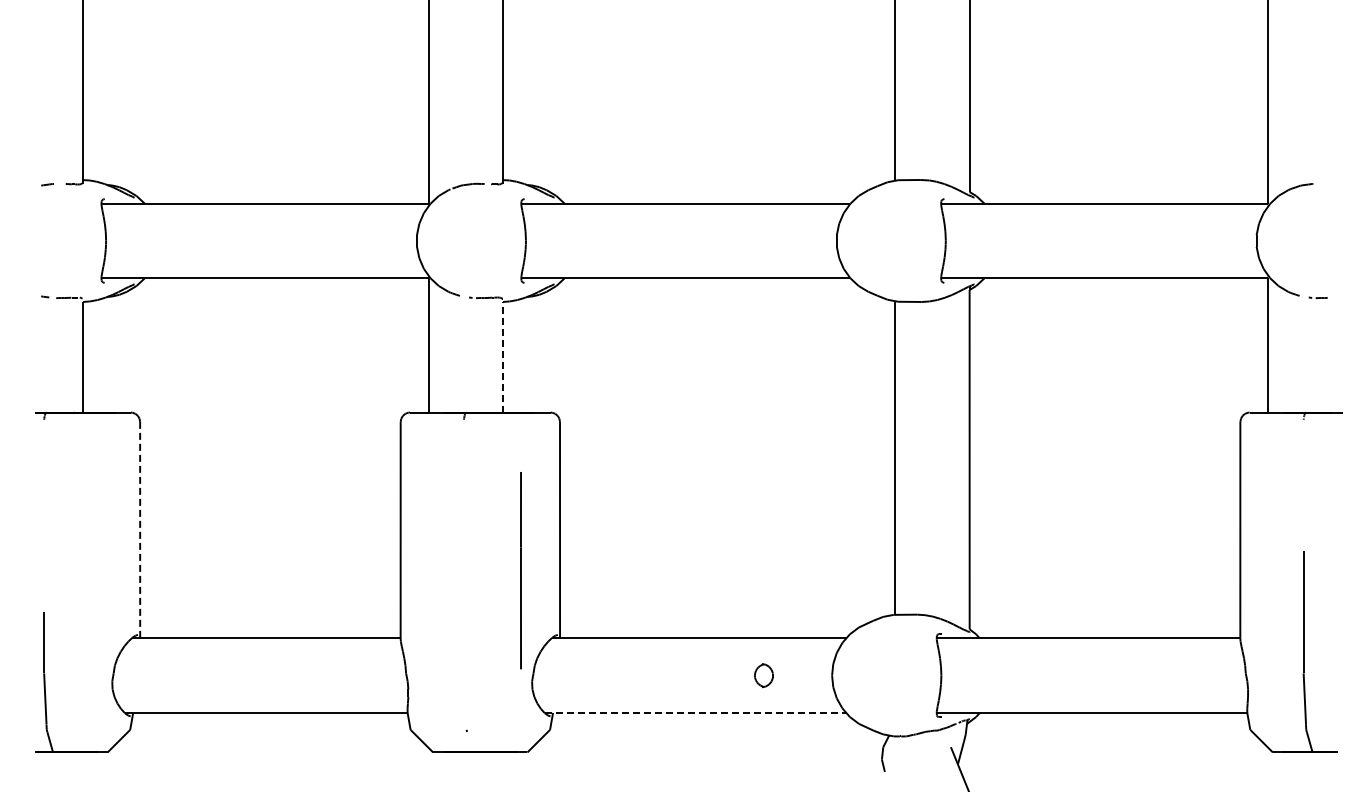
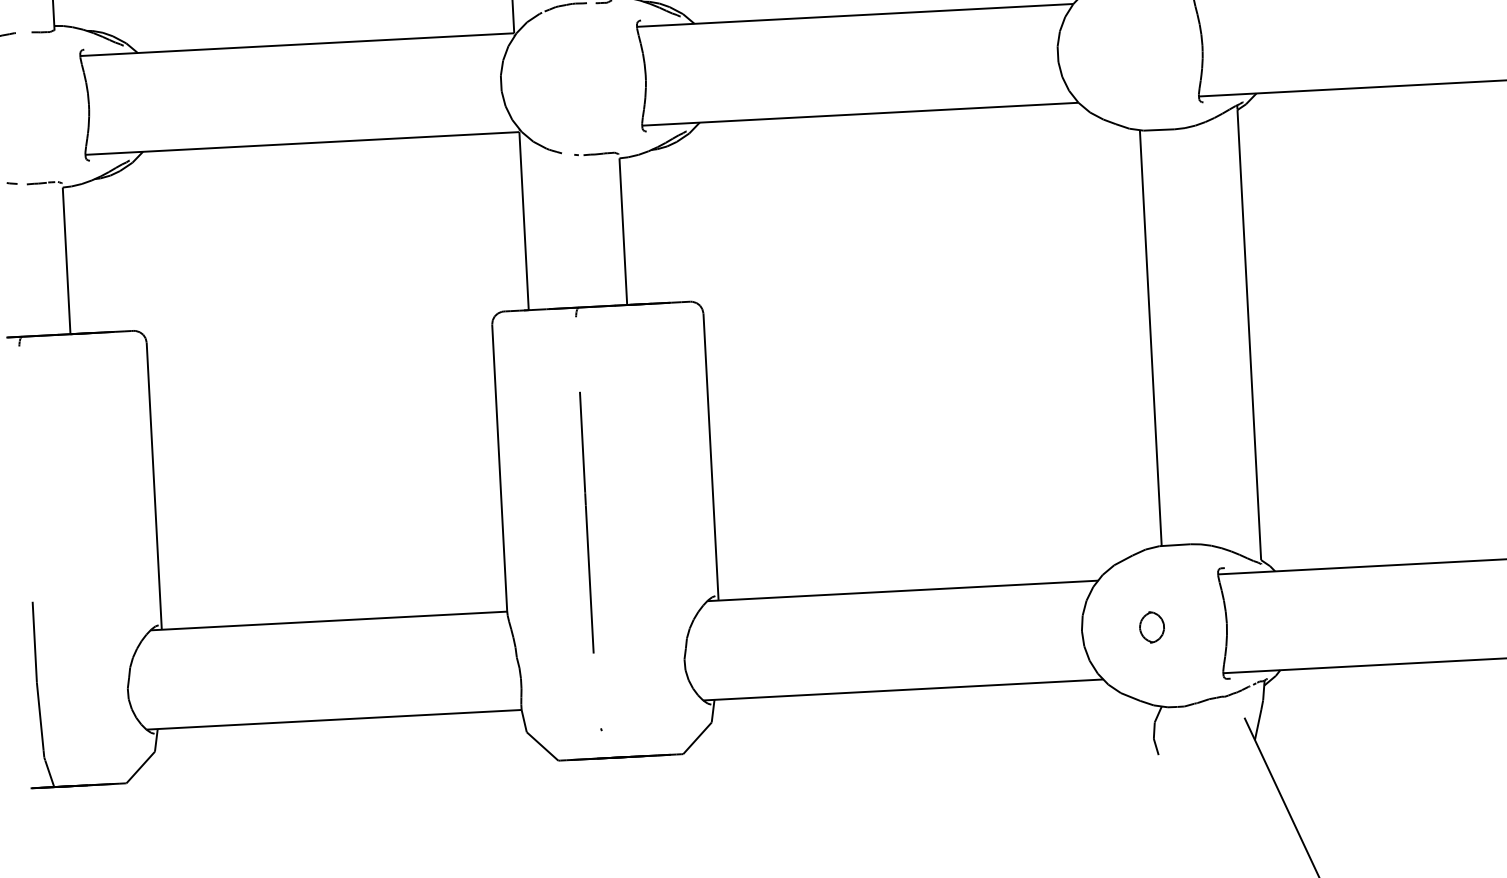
line: (502, 356) -> (622, 230), dashed -> solid
line: (140, 529) -> (154, 485), dashed -> solid
line: (520, 570) -> (586, 522), moved
part: (763, 675) -> (1151, 627), moved
line: (695, 712) -> (903, 689), dashed -> solid

